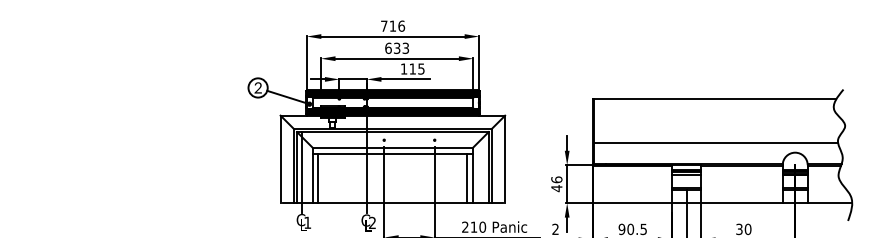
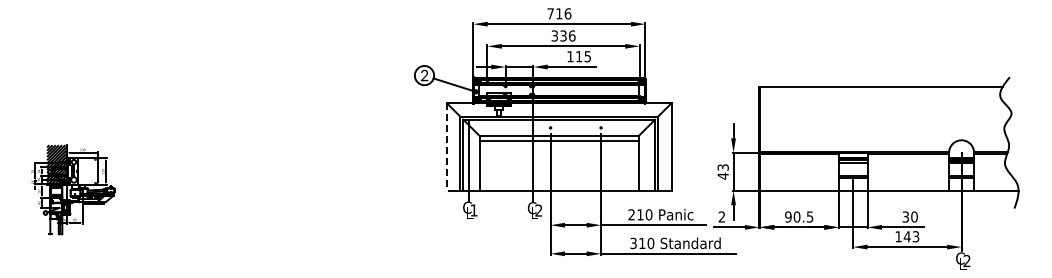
text: (397, 47) -> (563, 35), 633 -> 336
line: (716, 142) -> (882, 130), removed
line: (281, 159) -> (447, 147), solid -> dashed
line: (318, 177) -> (484, 165), removed
line: (467, 177) -> (633, 165), removed
text: (556, 179) -> (722, 167), 46 -> 43

